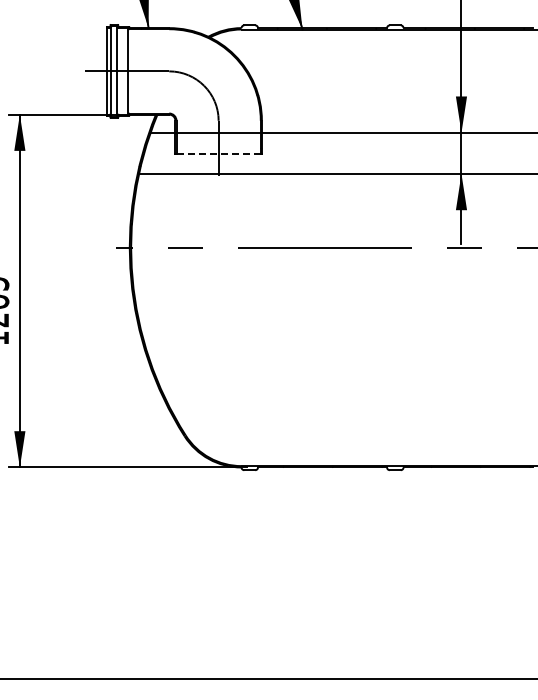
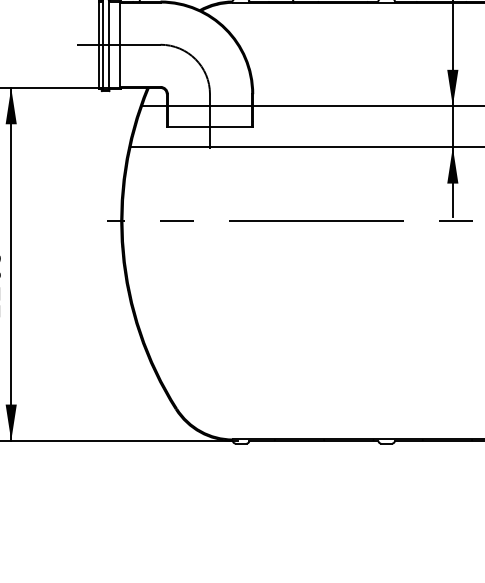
line: (219, 153) -> (210, 126), dashed -> solid

